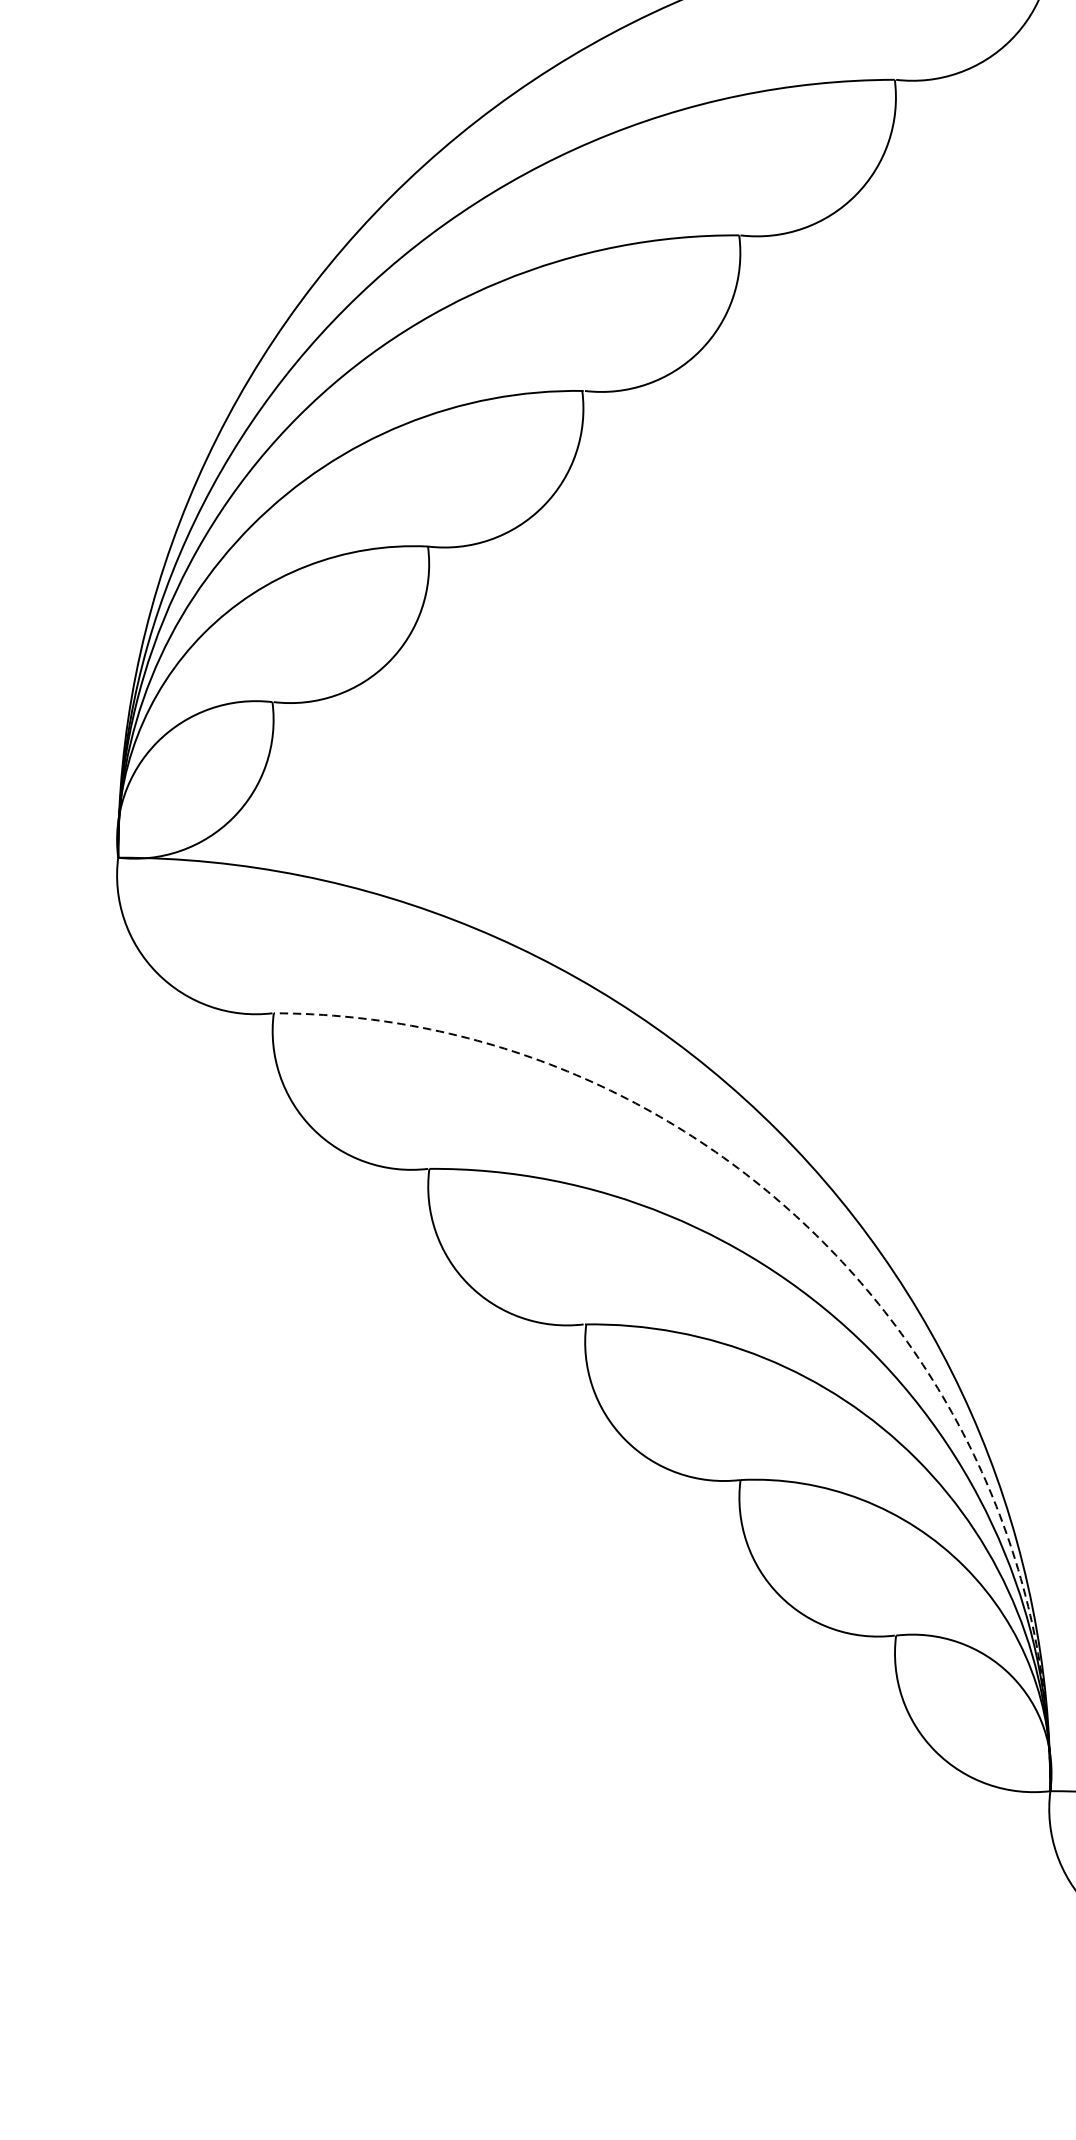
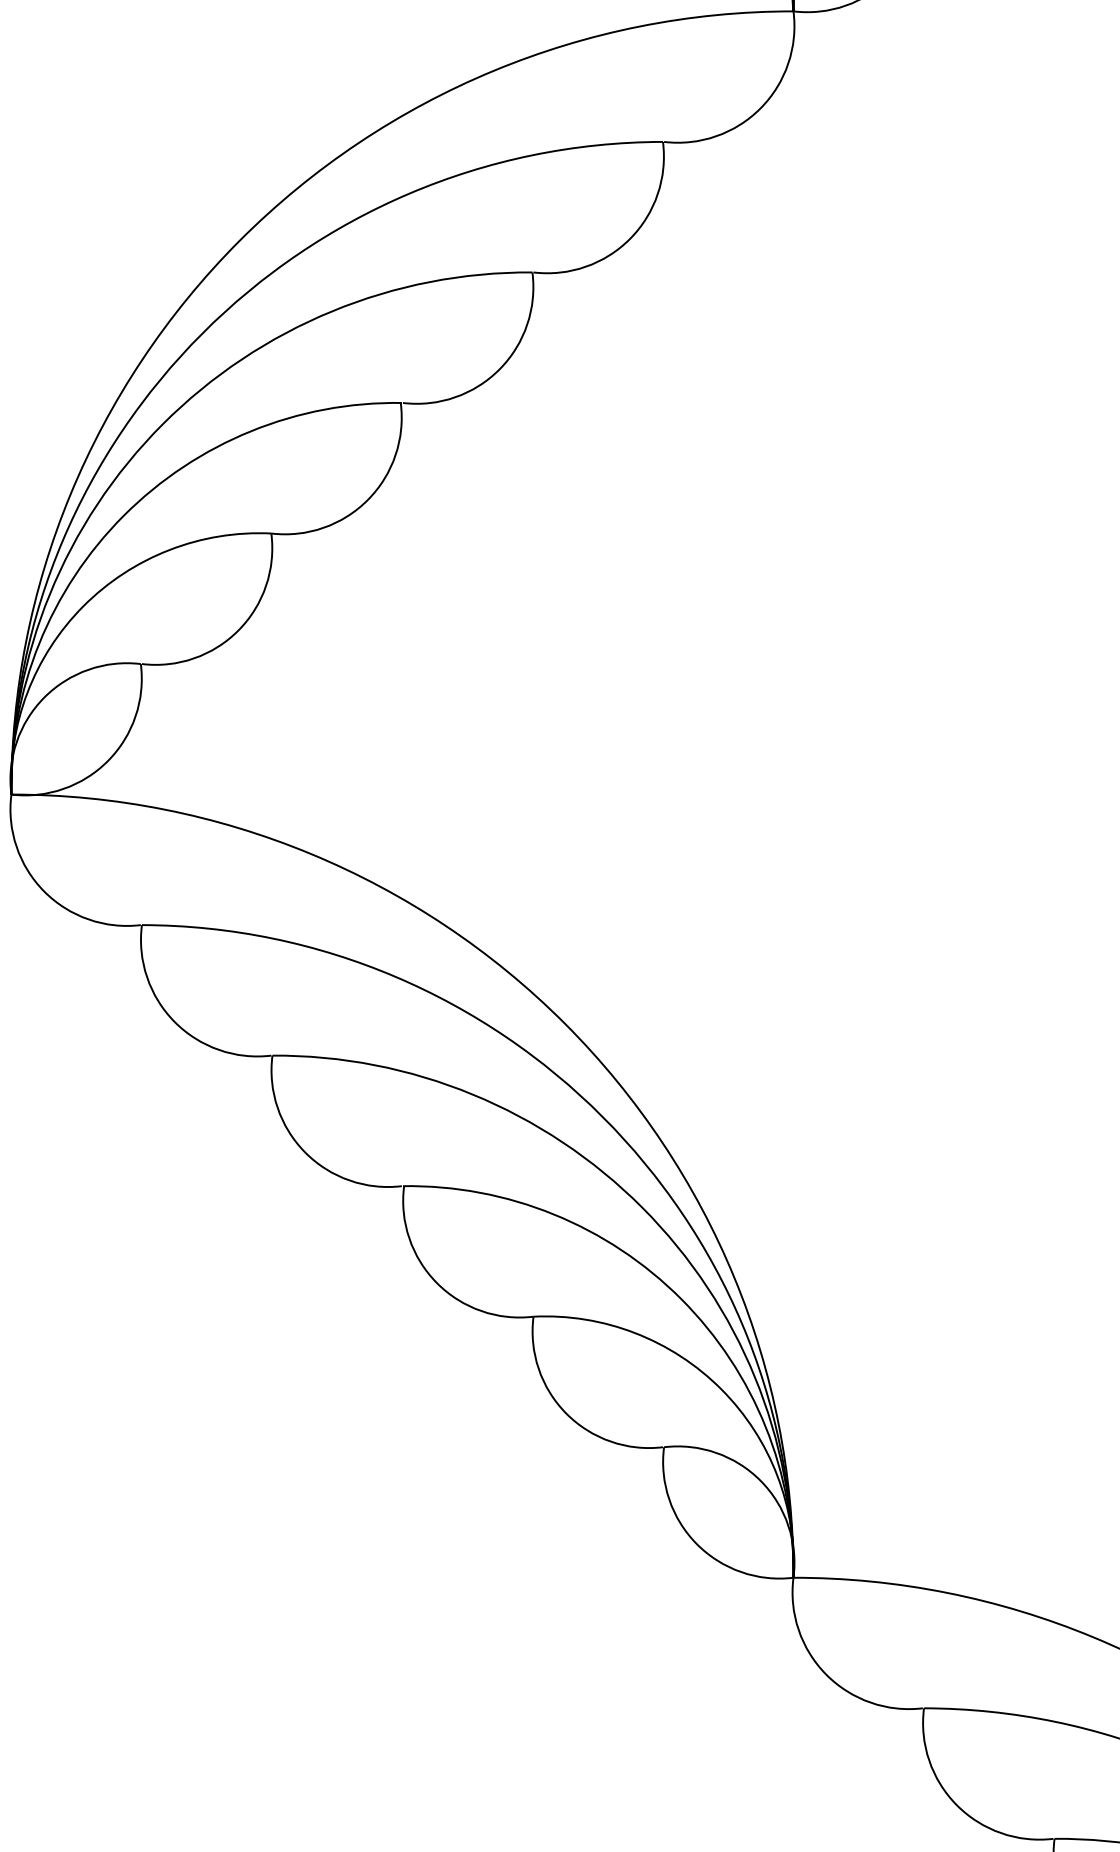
arc: (822, 1241) -> (602, 1116), dashed -> solid

